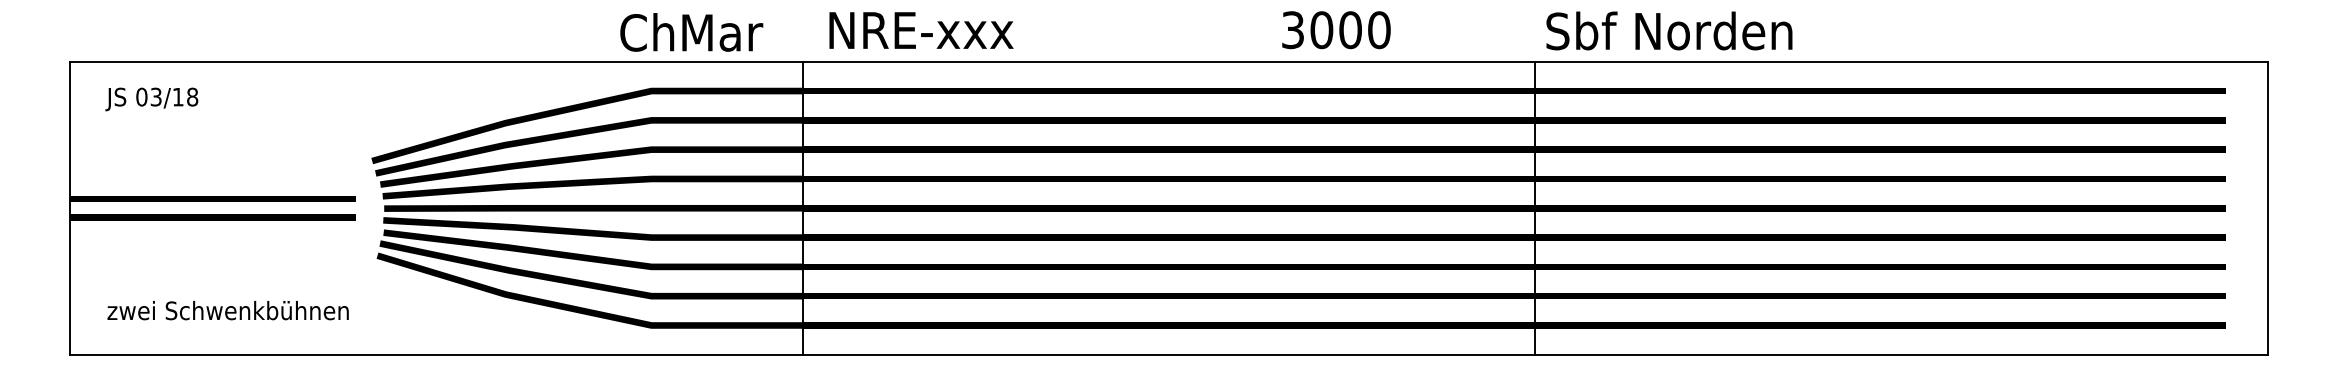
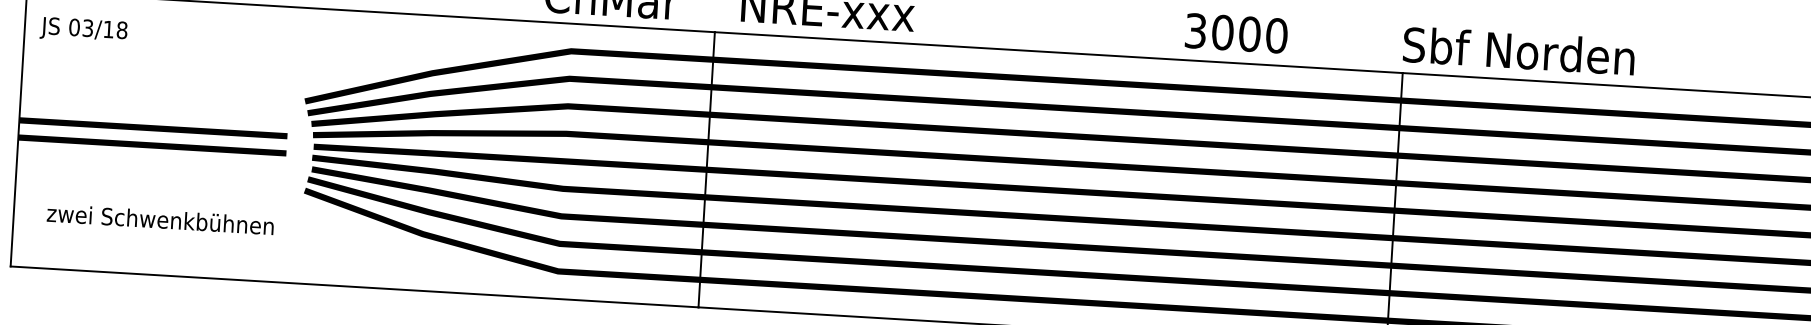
text: (1336, 30) -> (1236, 33), moved
text: (1669, 30) -> (1519, 50), moved
text: (151, 99) -> (83, 30), moved
text: (227, 310) -> (159, 219), moved

